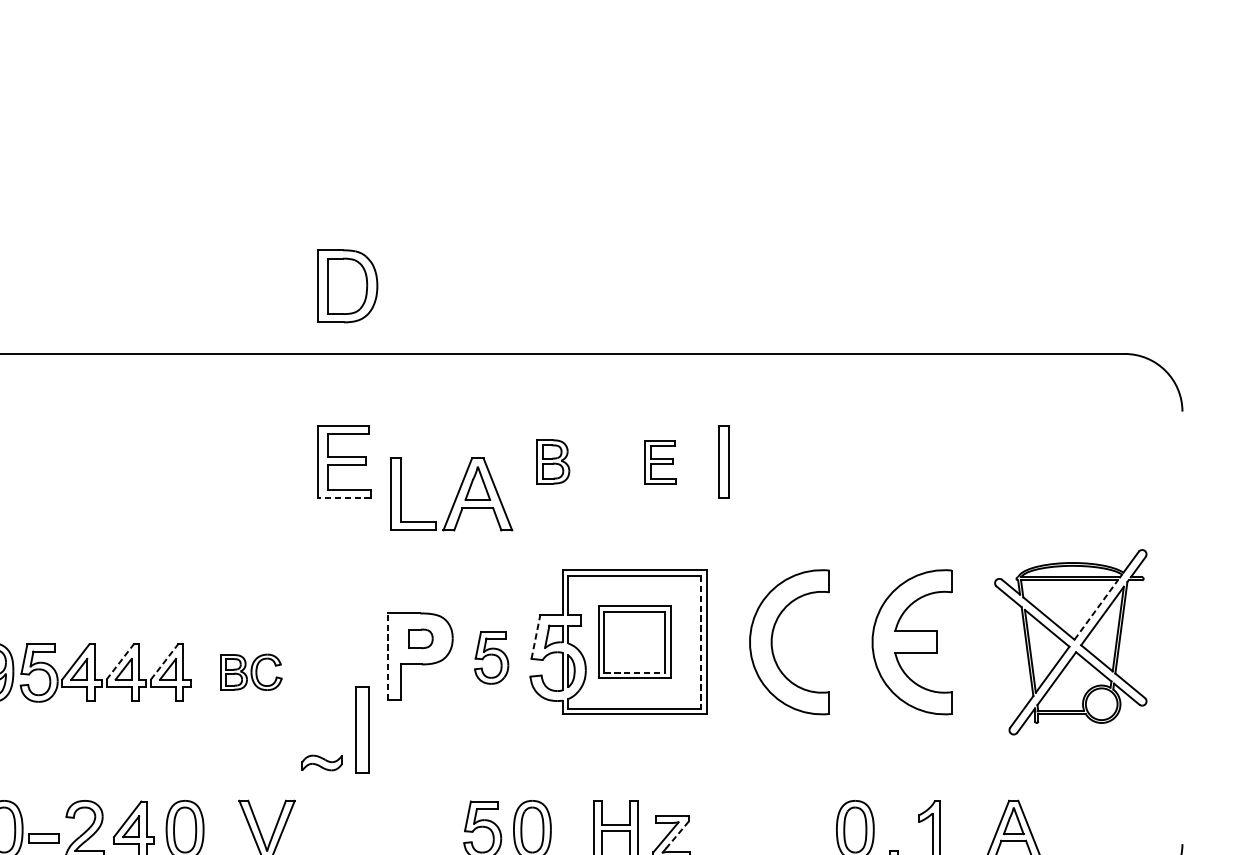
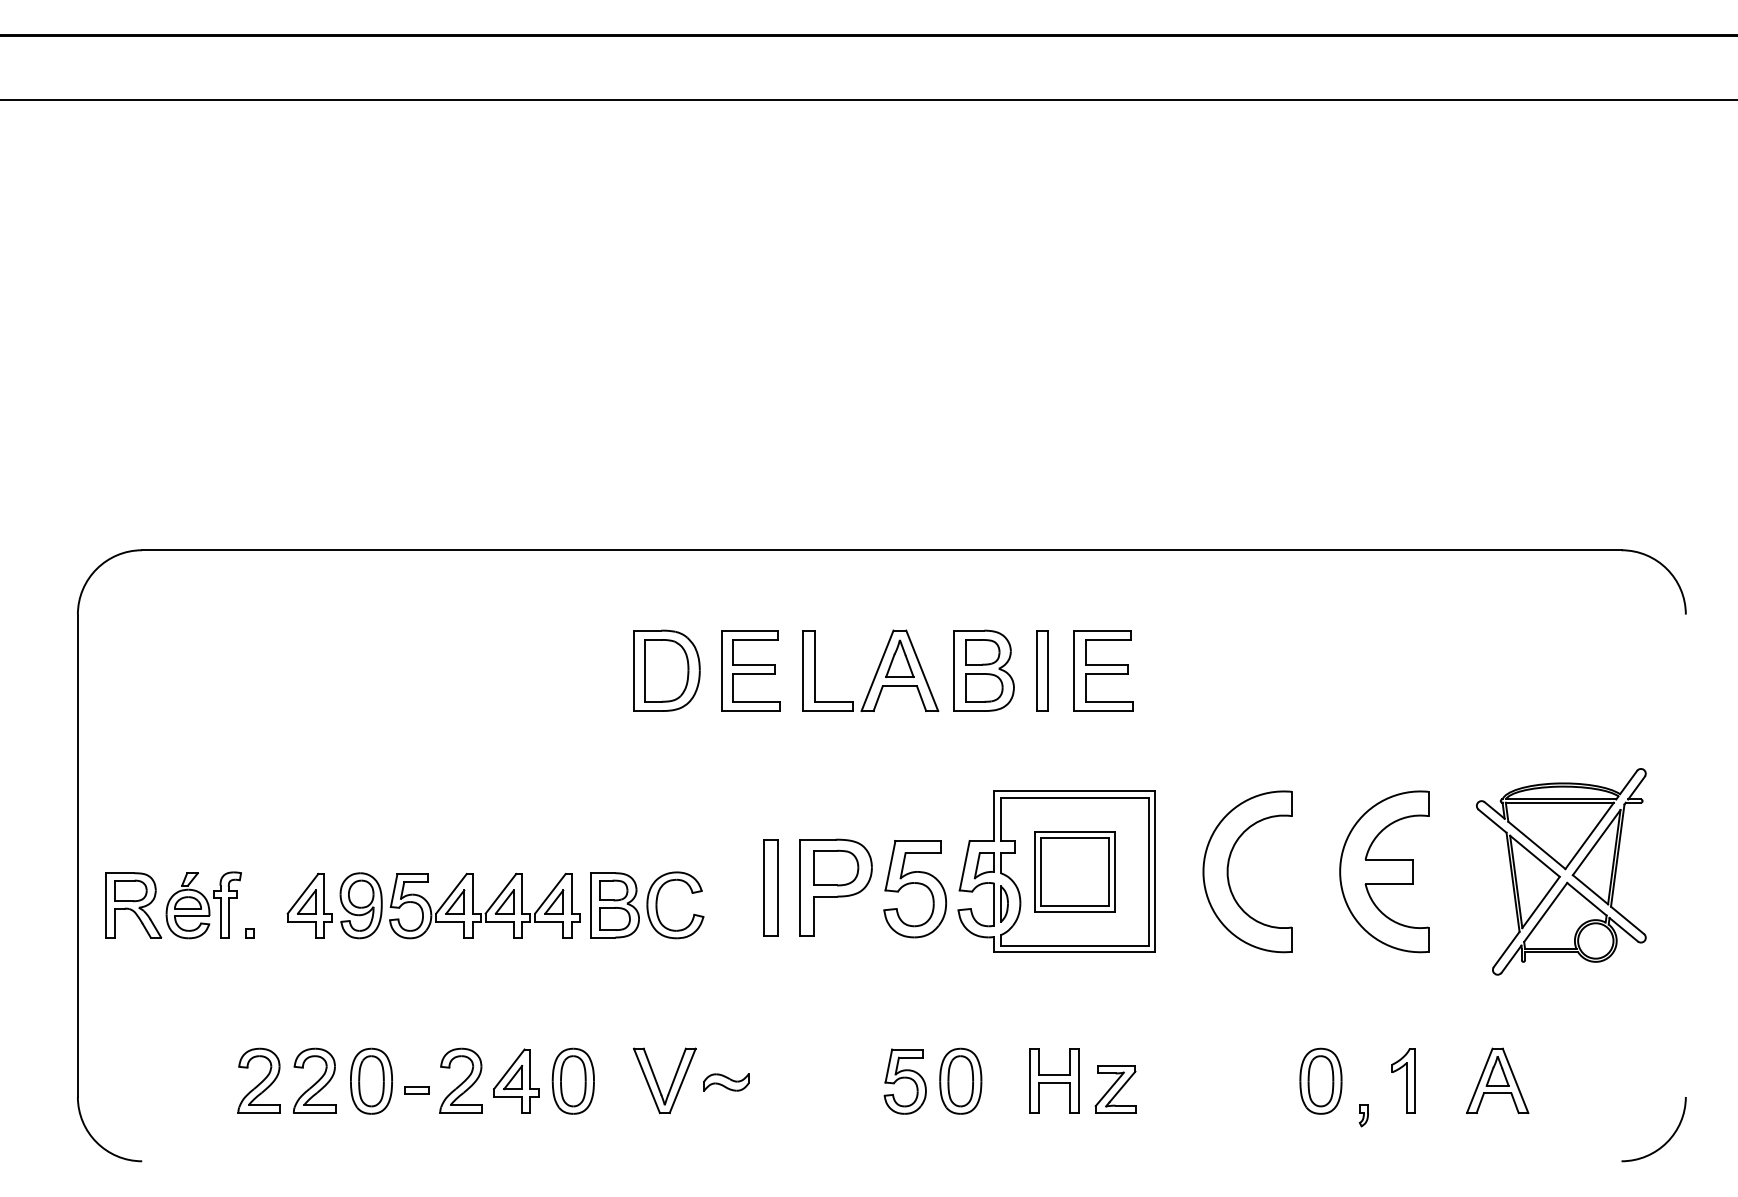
part: (347, 286) -> (666, 670), moved
part: (552, 461) -> (983, 670), size x1.67
part: (660, 461) -> (1103, 670), size x1.67
part: (724, 461) -> (1042, 670), moved
part: (451, 494) -> (870, 670), moved
line: (343, 498) -> (750, 711), dashed -> solid
line: (1096, 609) -> (1589, 835), dashed -> solid
line: (535, 636) -> (964, 865), dashed -> solid
part: (421, 638) -> (836, 867), size x1.67
line: (700, 641) -> (1148, 871), dashed -> solid
line: (388, 656) -> (800, 887), dashed -> solid
part: (491, 658) -> (915, 889), size x1.67
line: (119, 661) -> (500, 893), dashed -> solid
line: (164, 661) -> (550, 893), dashed -> solid
part: (251, 672) -> (647, 905), size x1.67
line: (634, 672) -> (1074, 905), dashed -> solid
part: (361, 729) -> (770, 887), moved
part: (322, 762) -> (726, 1082), moved
line: (677, 834) -> (1122, 1086), dashed -> solid
part: (44, 838) -> (416, 1090), size x0.71

